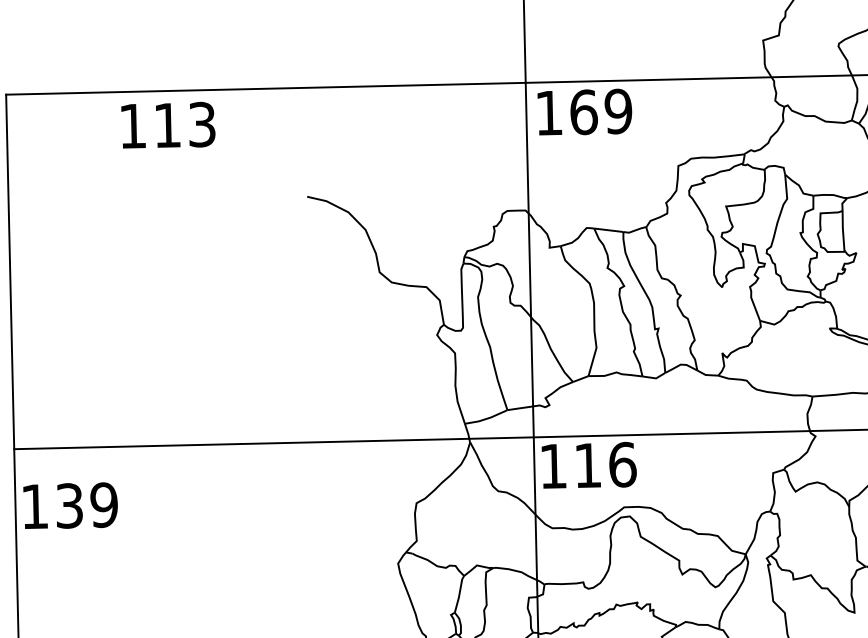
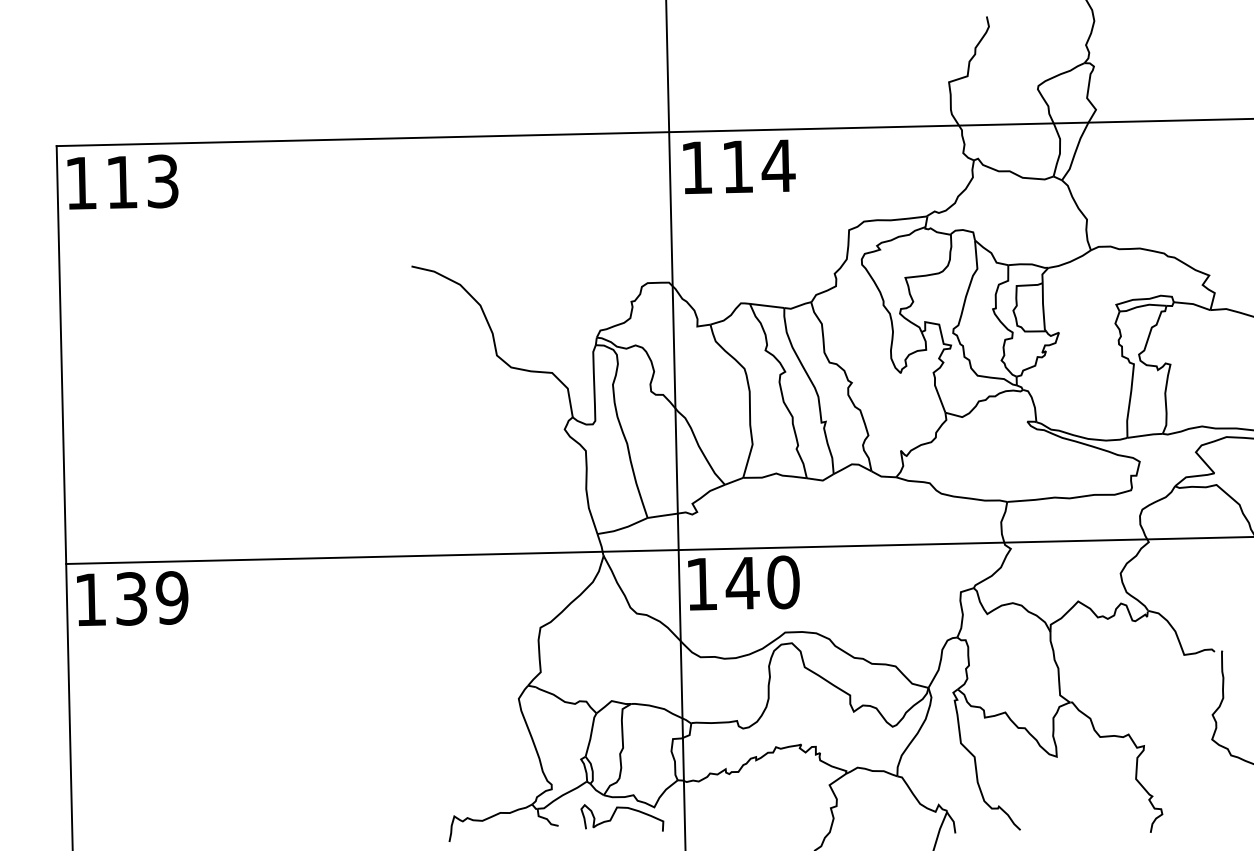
text: (601, 111) -> (758, 166), 169 -> 114
text: (168, 124) -> (122, 181), moved
text: (604, 464) -> (762, 582), 116 -> 140
text: (70, 505) -> (132, 598), moved

